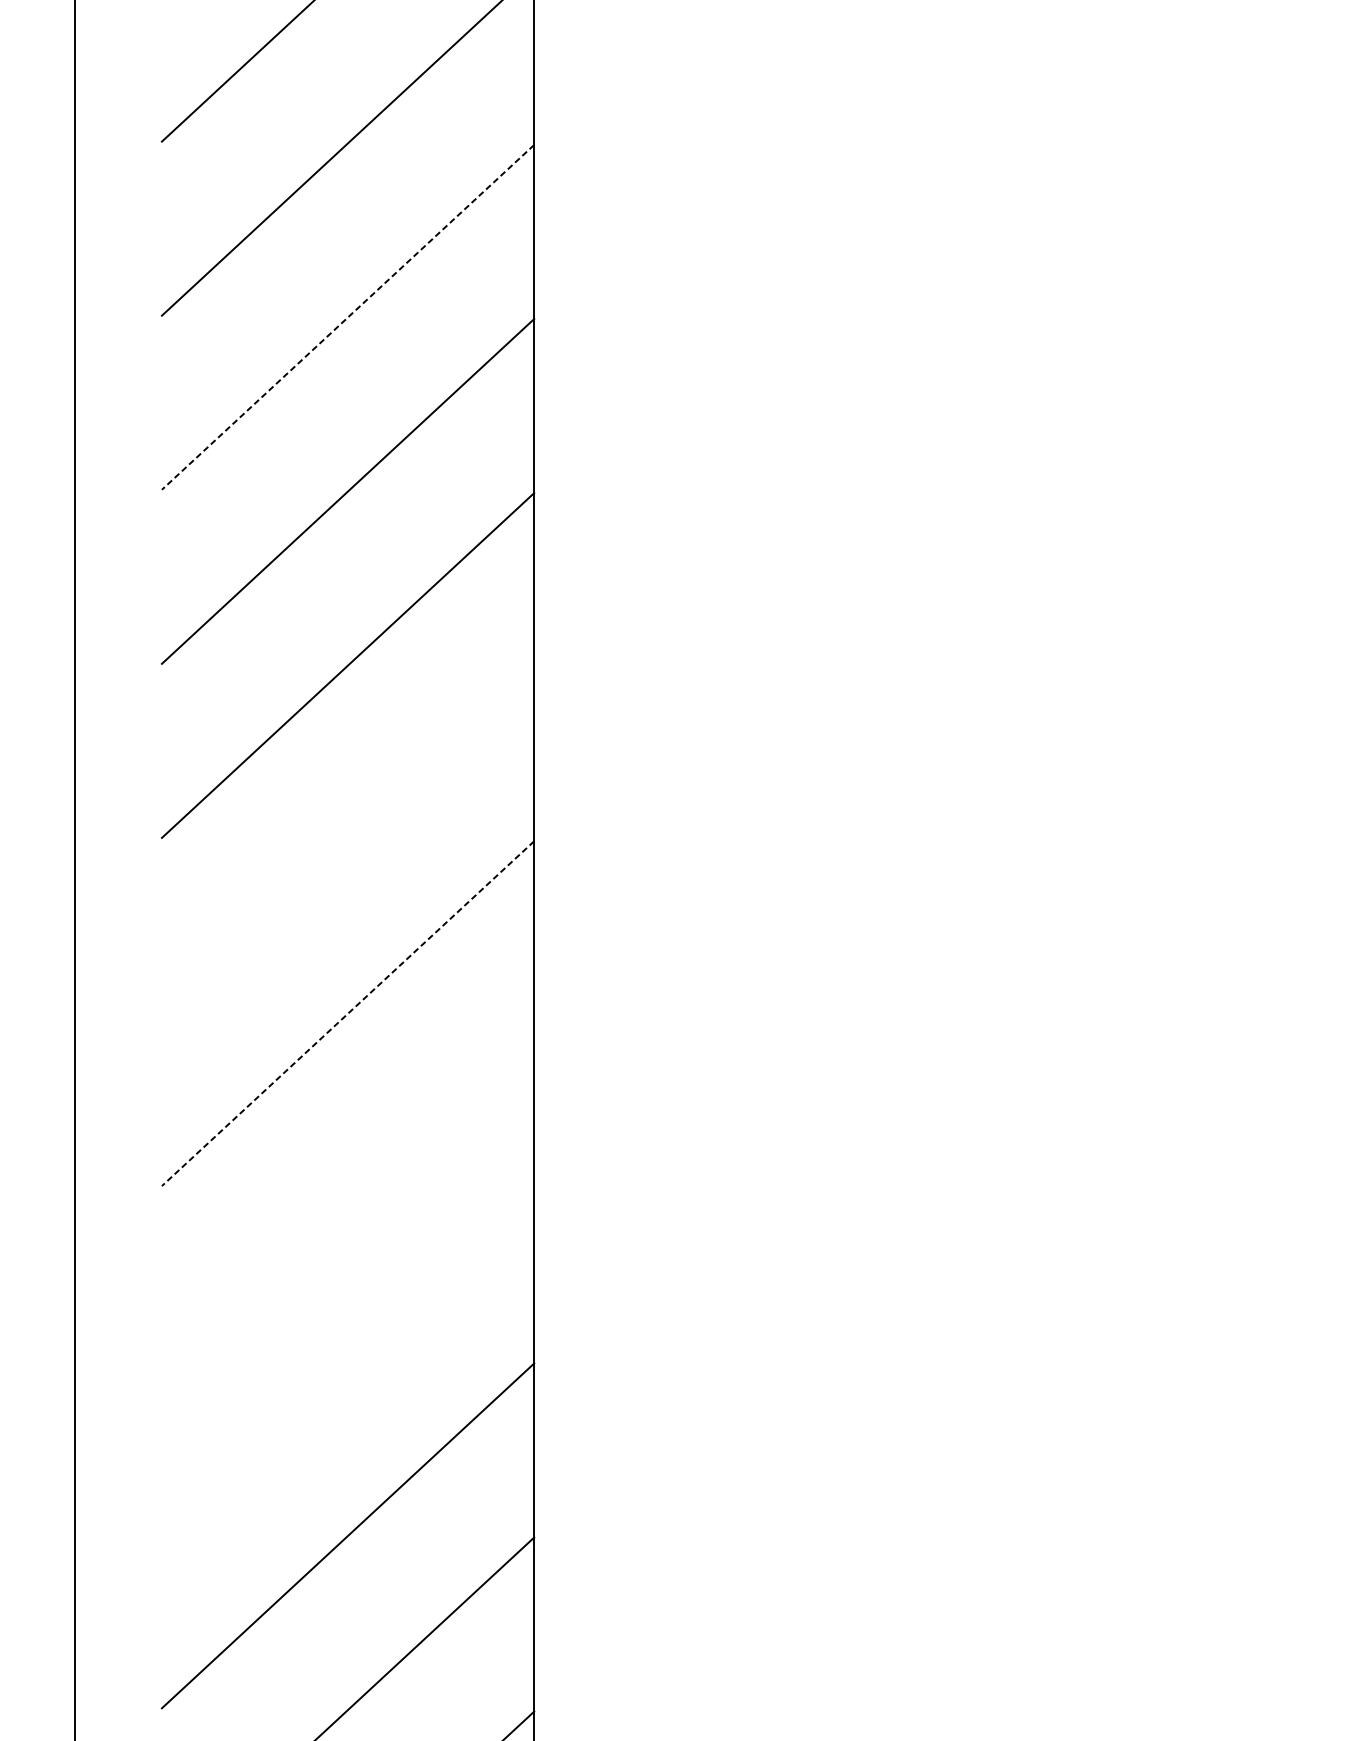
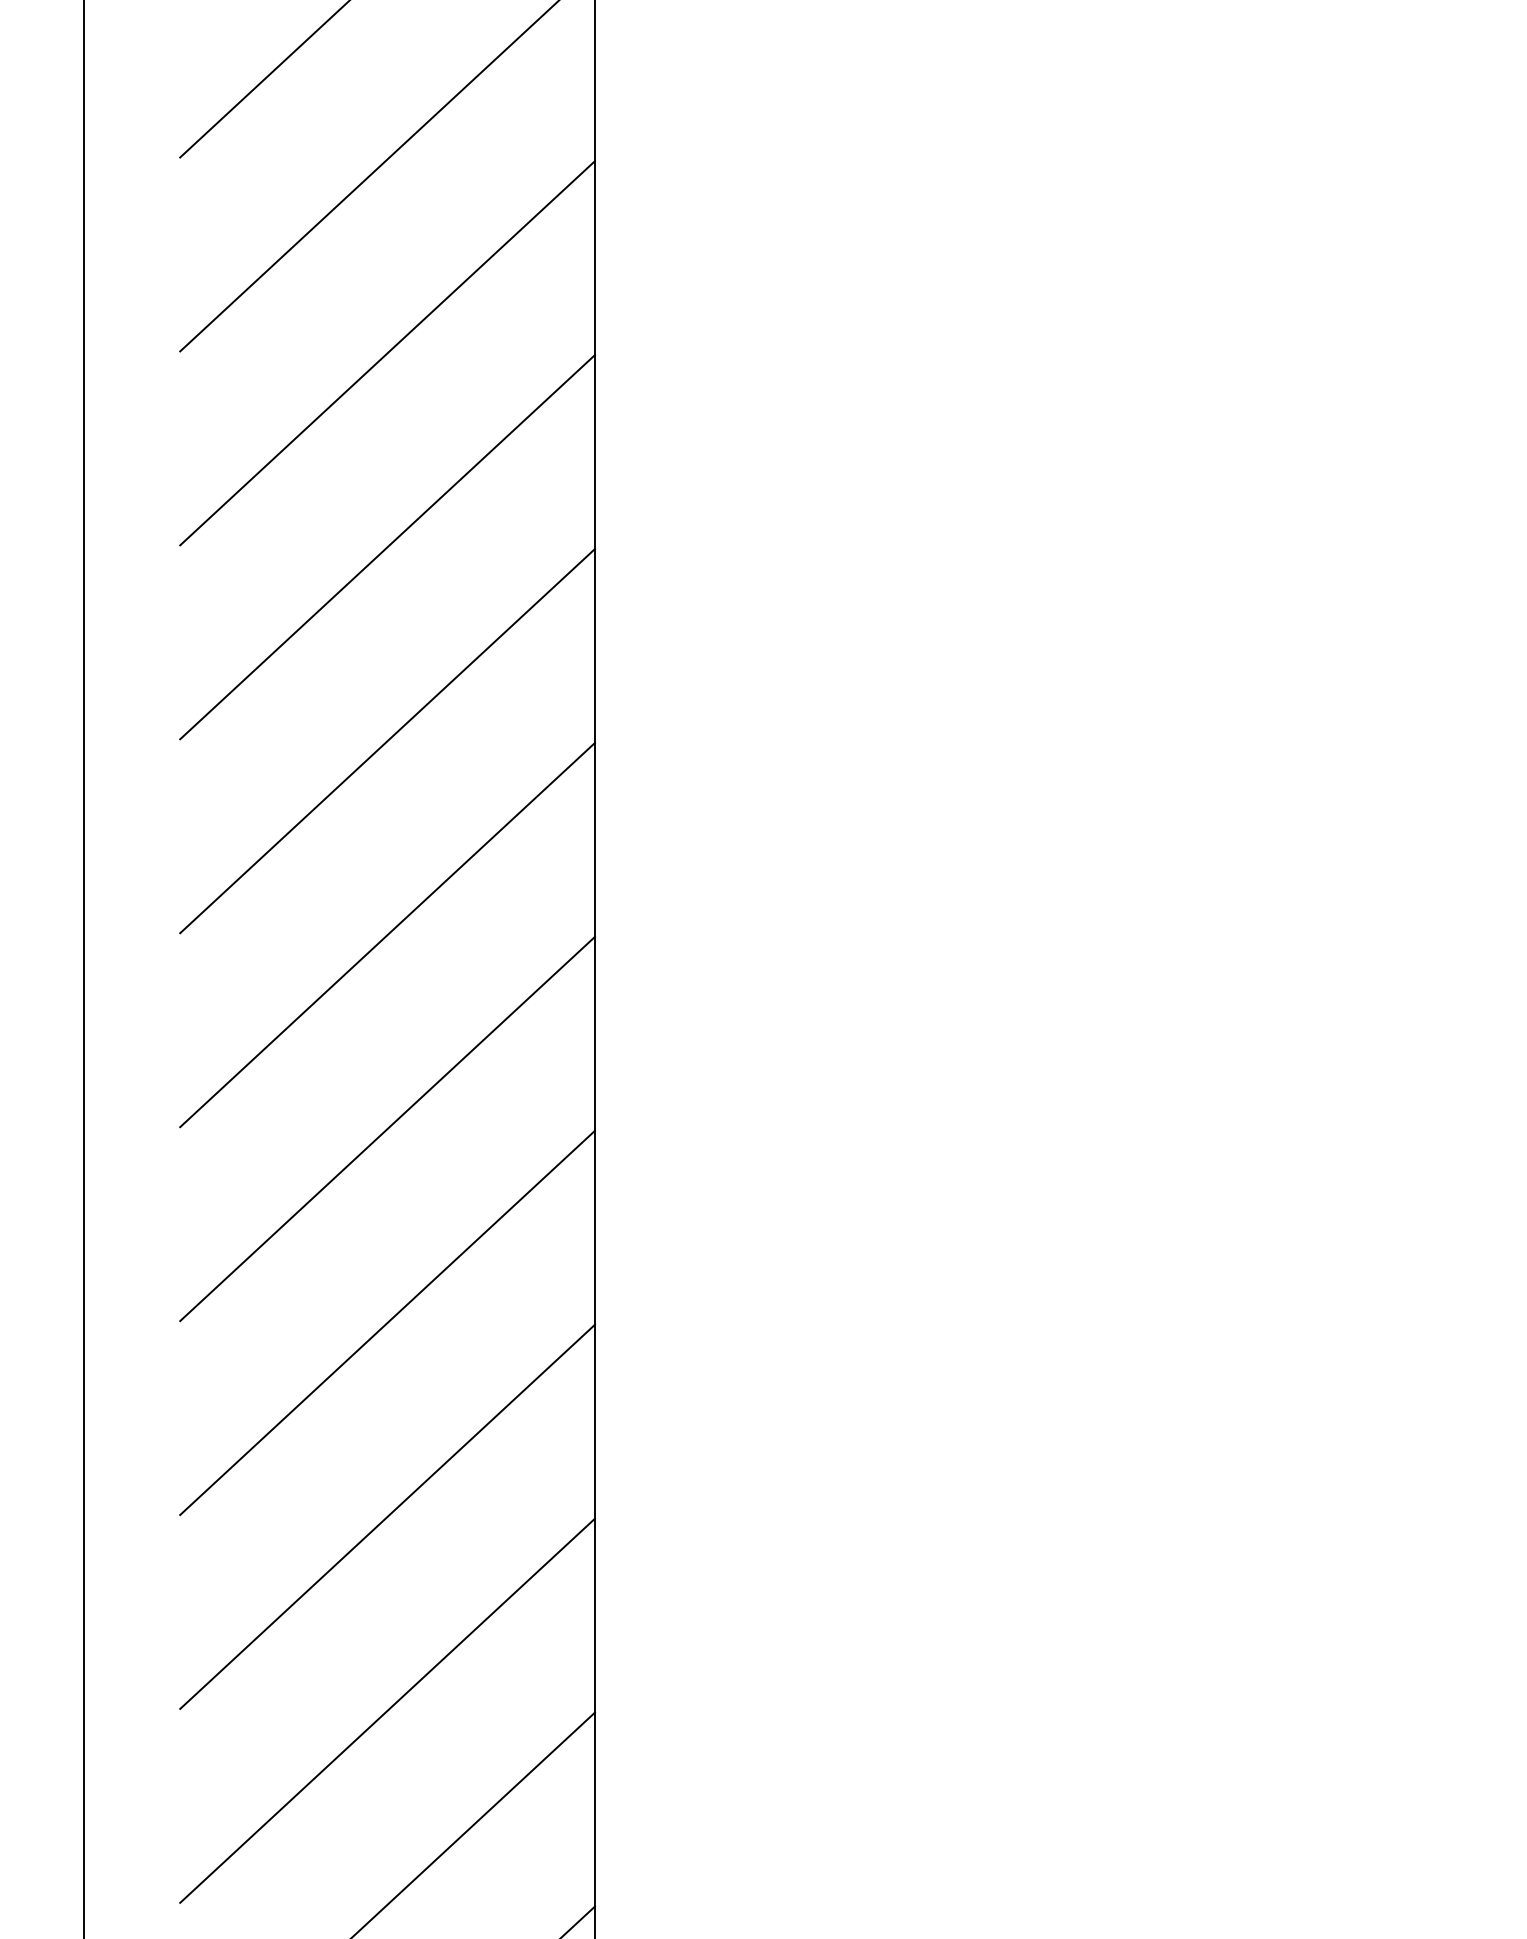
line: (348, 317) -> (387, 353), dashed -> solid
line: (348, 839) -> (387, 934), added
line: (348, 1014) -> (387, 1129), dashed -> solid
line: (348, 1187) -> (387, 1322), added
line: (348, 1361) -> (387, 1516), added

